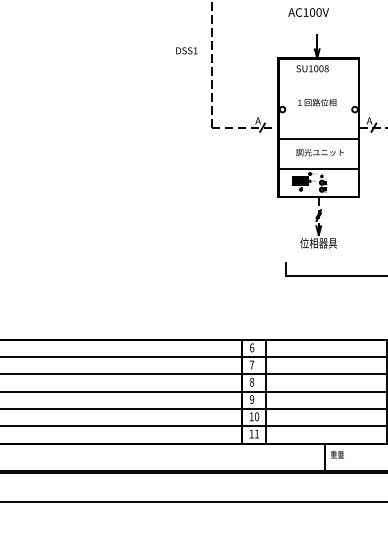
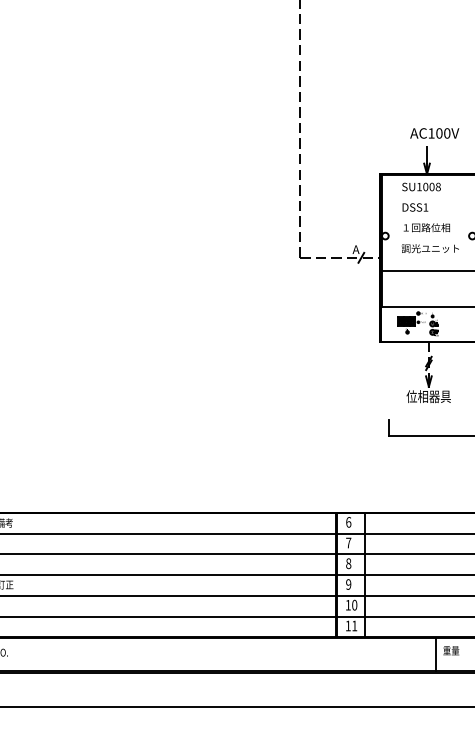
text: (308, 12) -> (434, 133), moved
text: (186, 50) -> (415, 207), moved
text: (319, 152) -> (429, 248), moved

